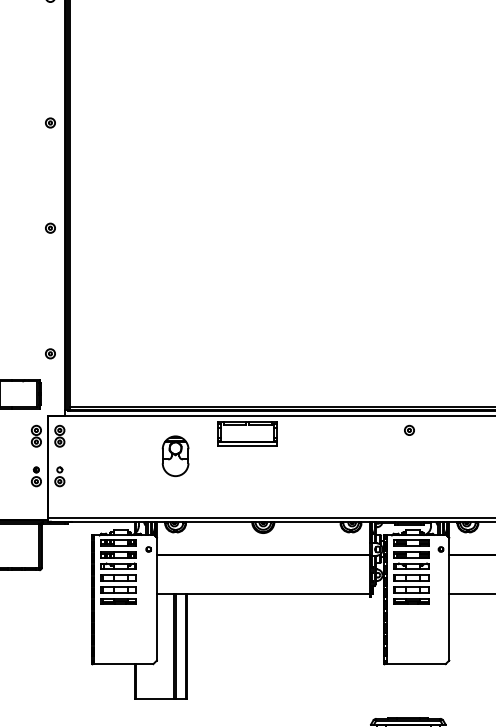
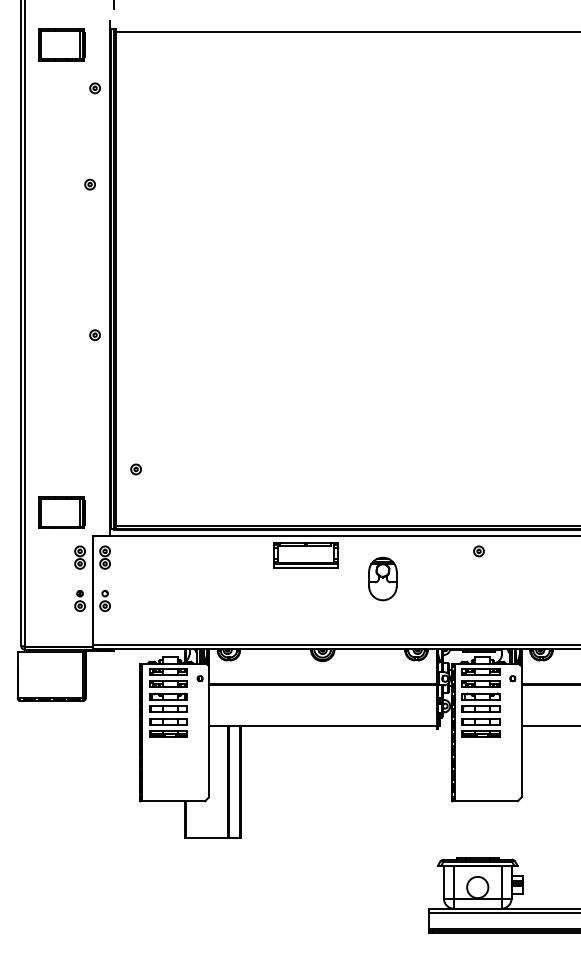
part: (49, 122) -> (89, 184), moved
part: (49, 353) -> (135, 469), moved
part: (175, 455) -> (382, 578), moved

